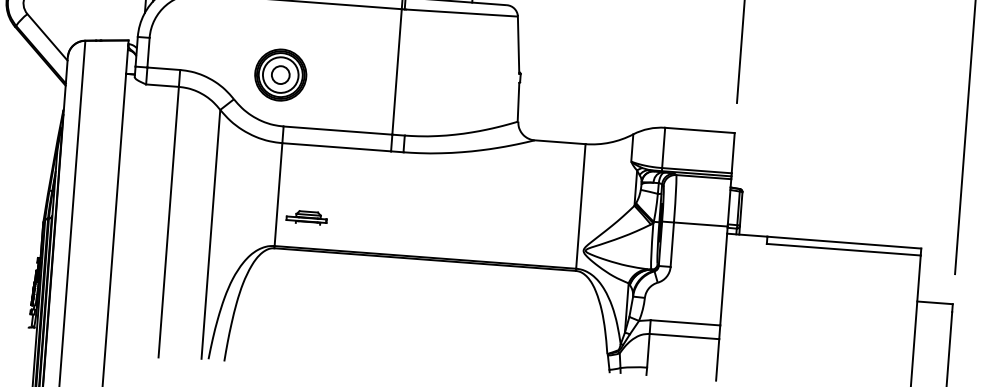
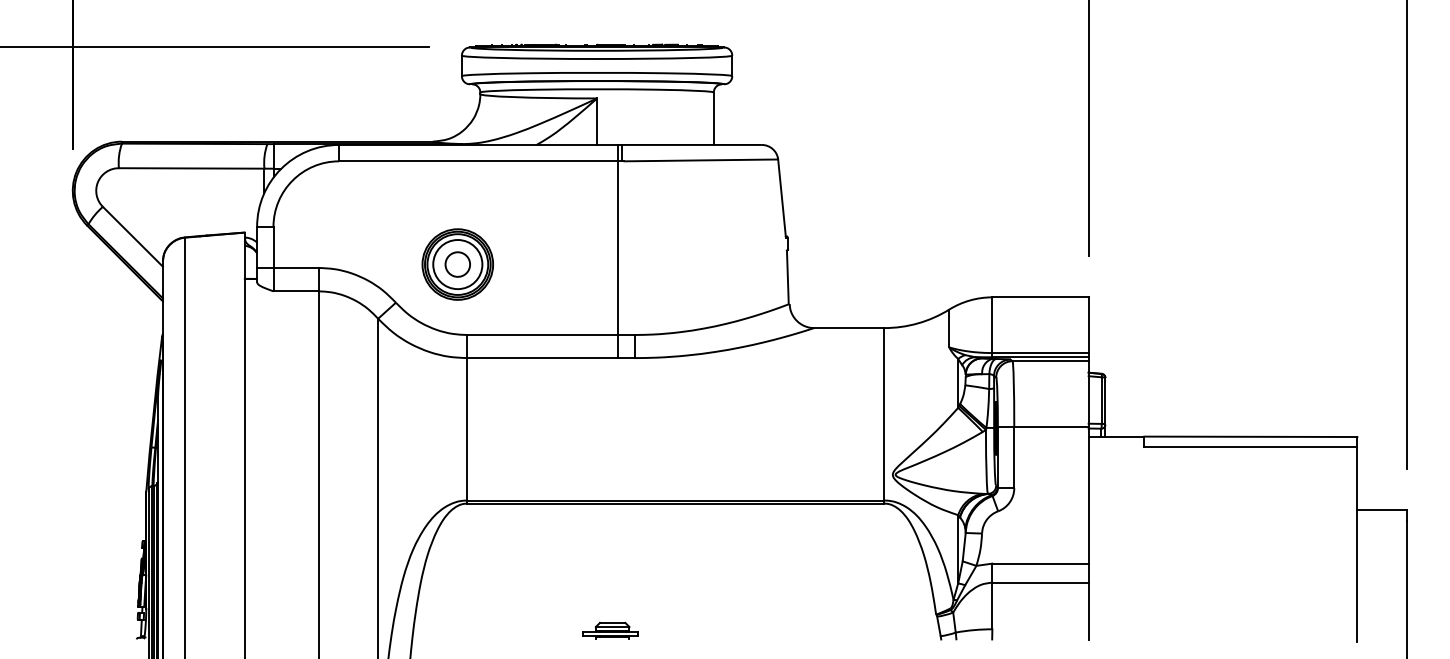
part: (306, 217) -> (610, 630), moved

